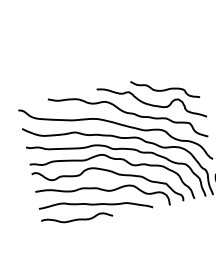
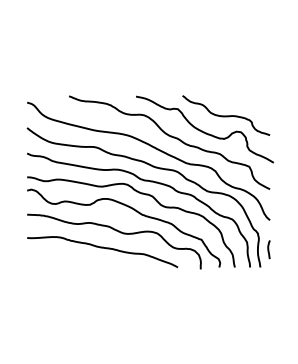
curve: (76, 218) -> (74, 261), removed

